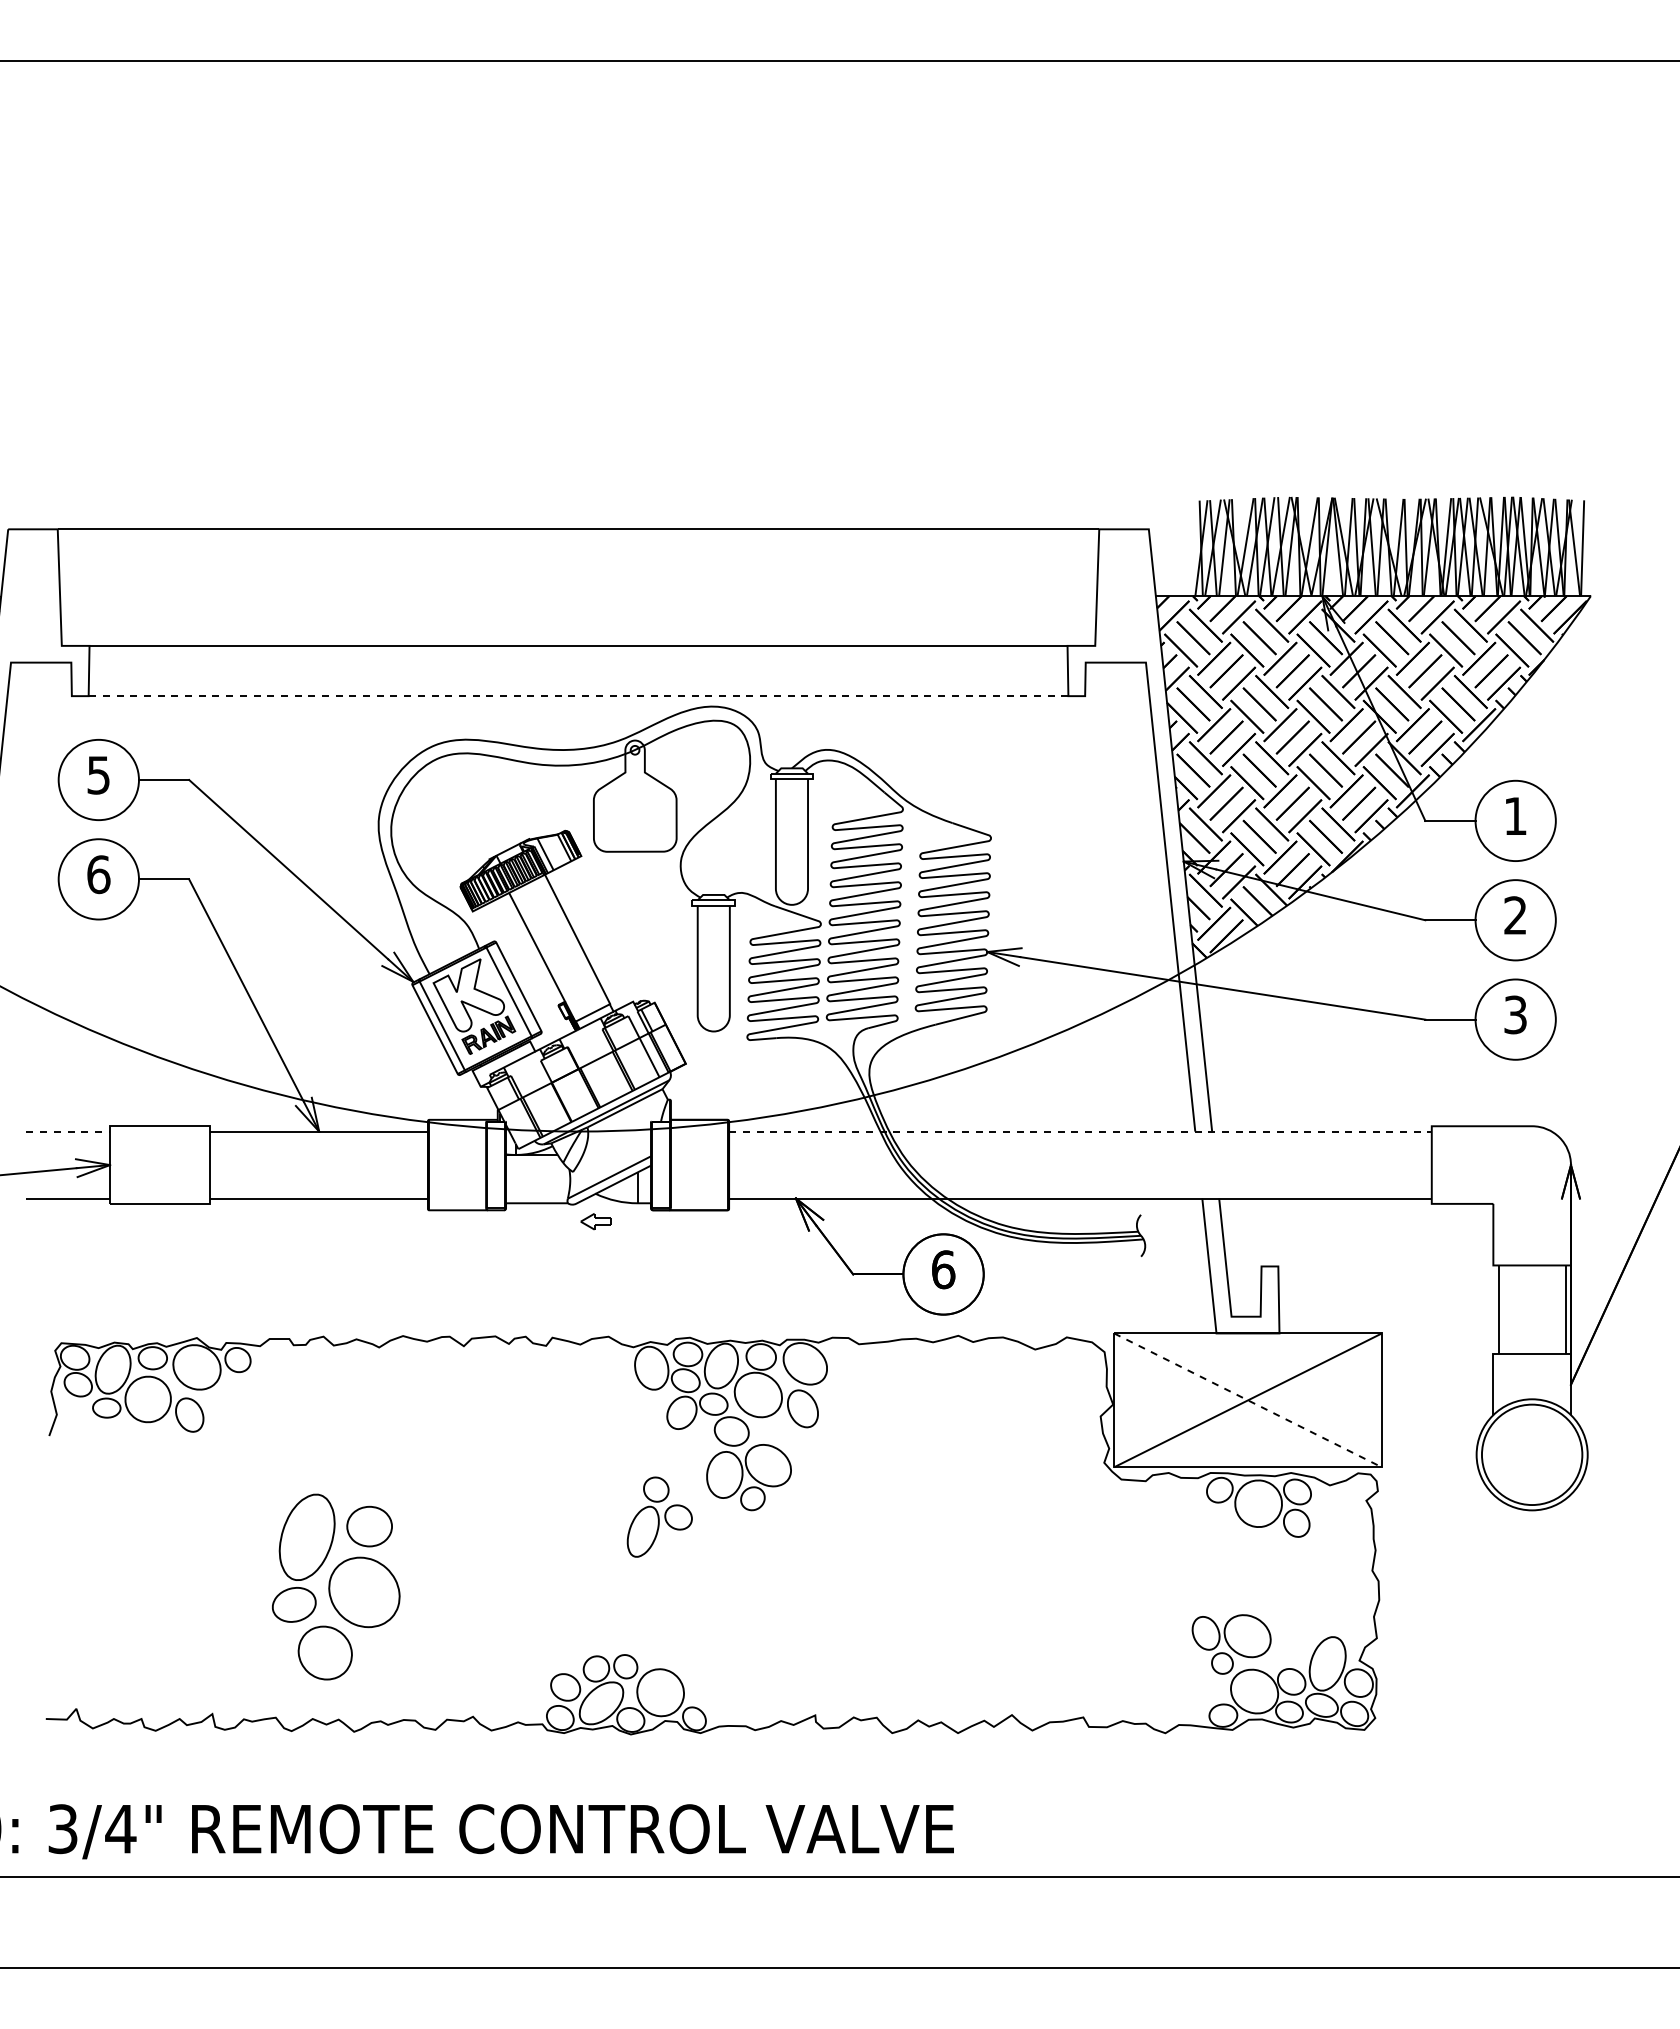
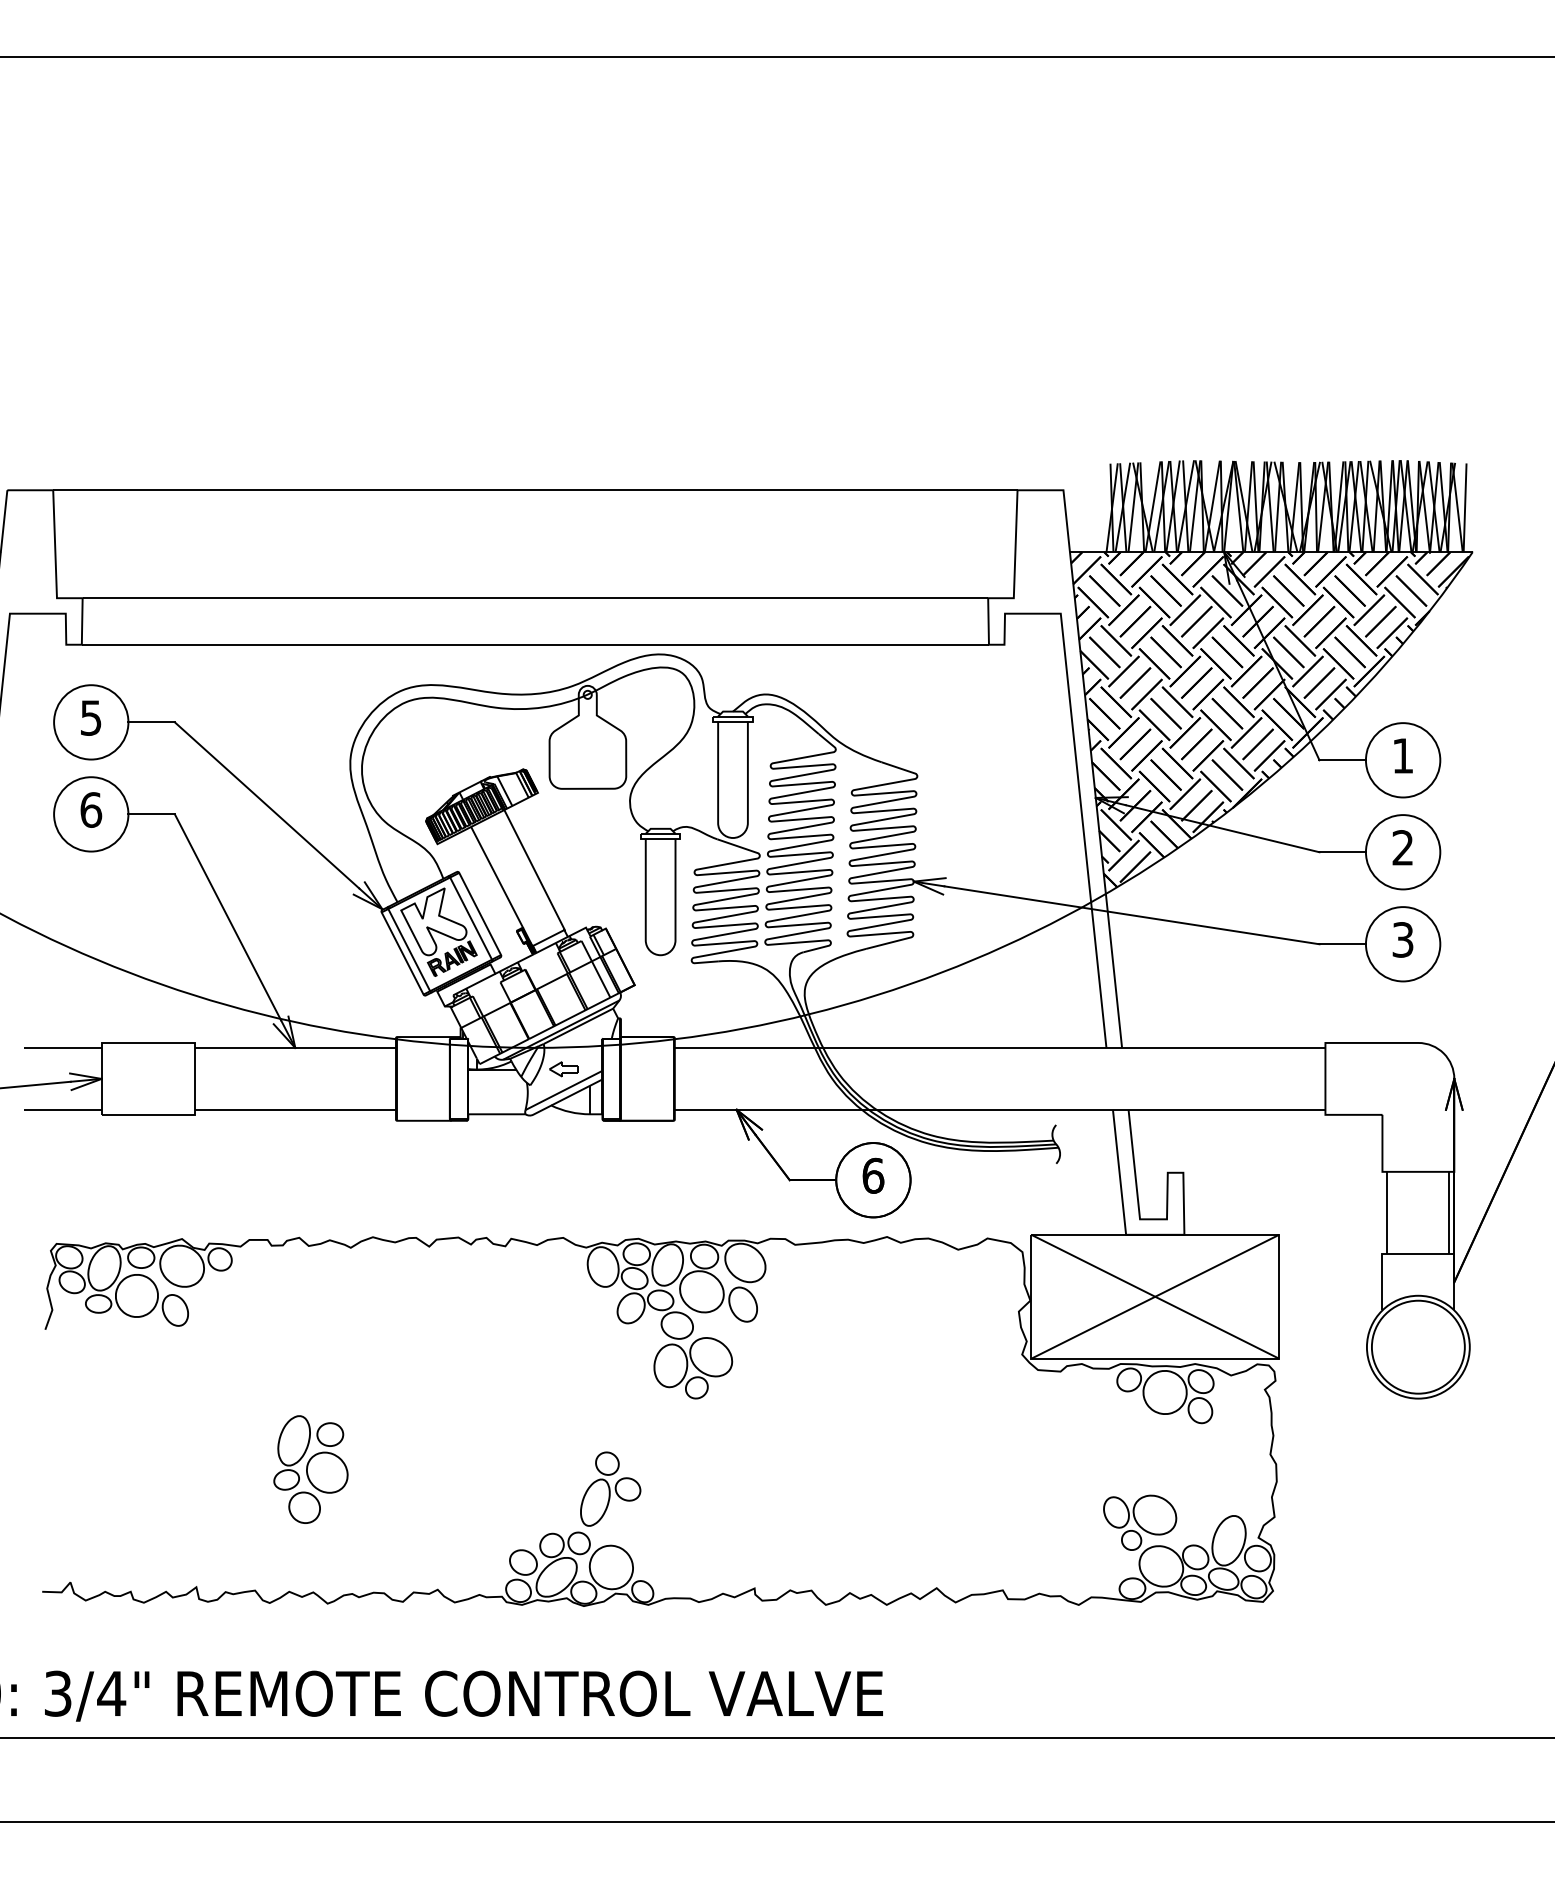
line: (578, 696) -> (535, 645), dashed -> solid
line: (68, 1131) -> (63, 1047), dashed -> solid
line: (1080, 1131) -> (1000, 1047), dashed -> solid
part: (595, 1221) -> (563, 1069), moved
line: (1248, 1400) -> (1155, 1296), dashed -> solid
part: (659, 1516) -> (610, 1488), moved
part: (335, 1586) -> (310, 1469), size x0.62

